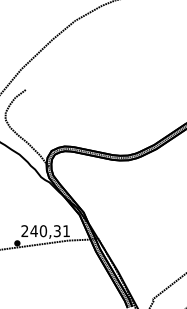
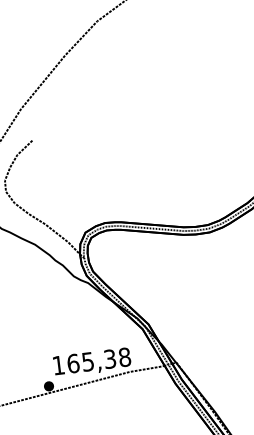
text: (45, 231) -> (91, 361), 240,31 -> 165,38

